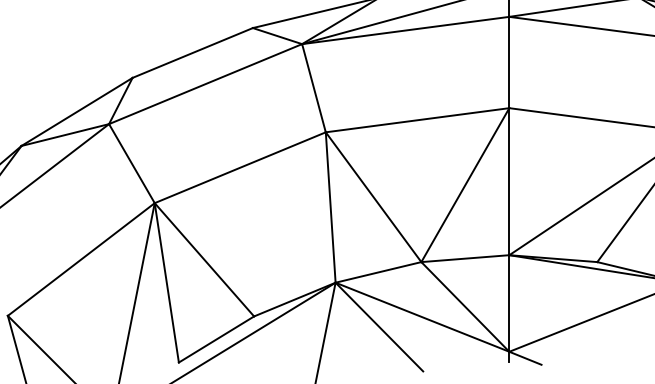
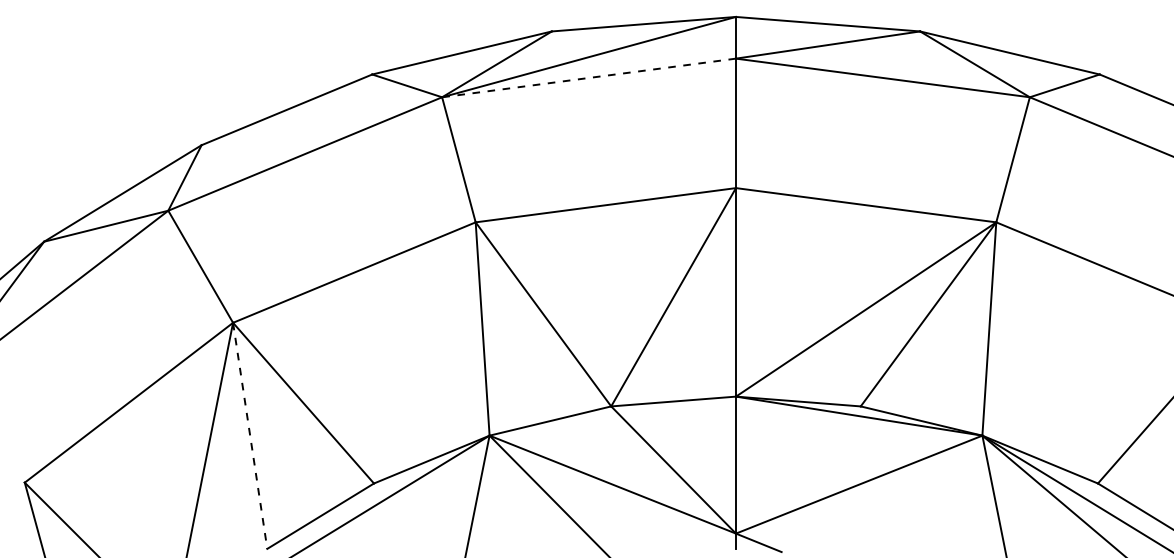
line: (405, 30) -> (588, 78), solid -> dashed
line: (167, 283) -> (250, 436), solid -> dashed

